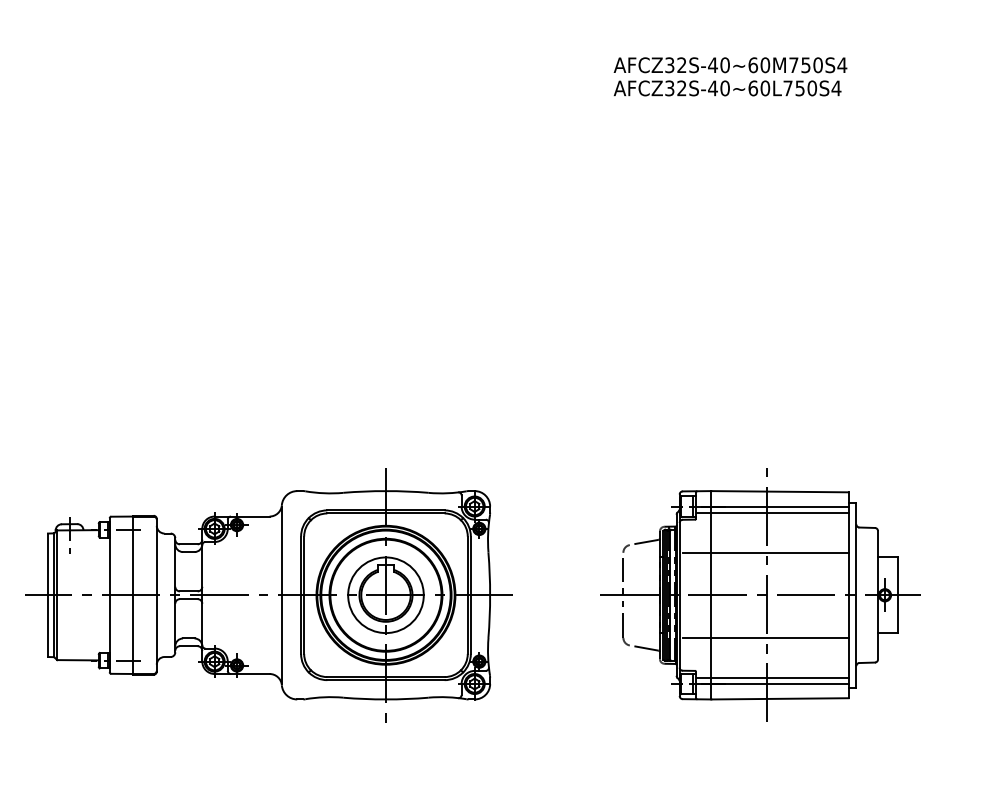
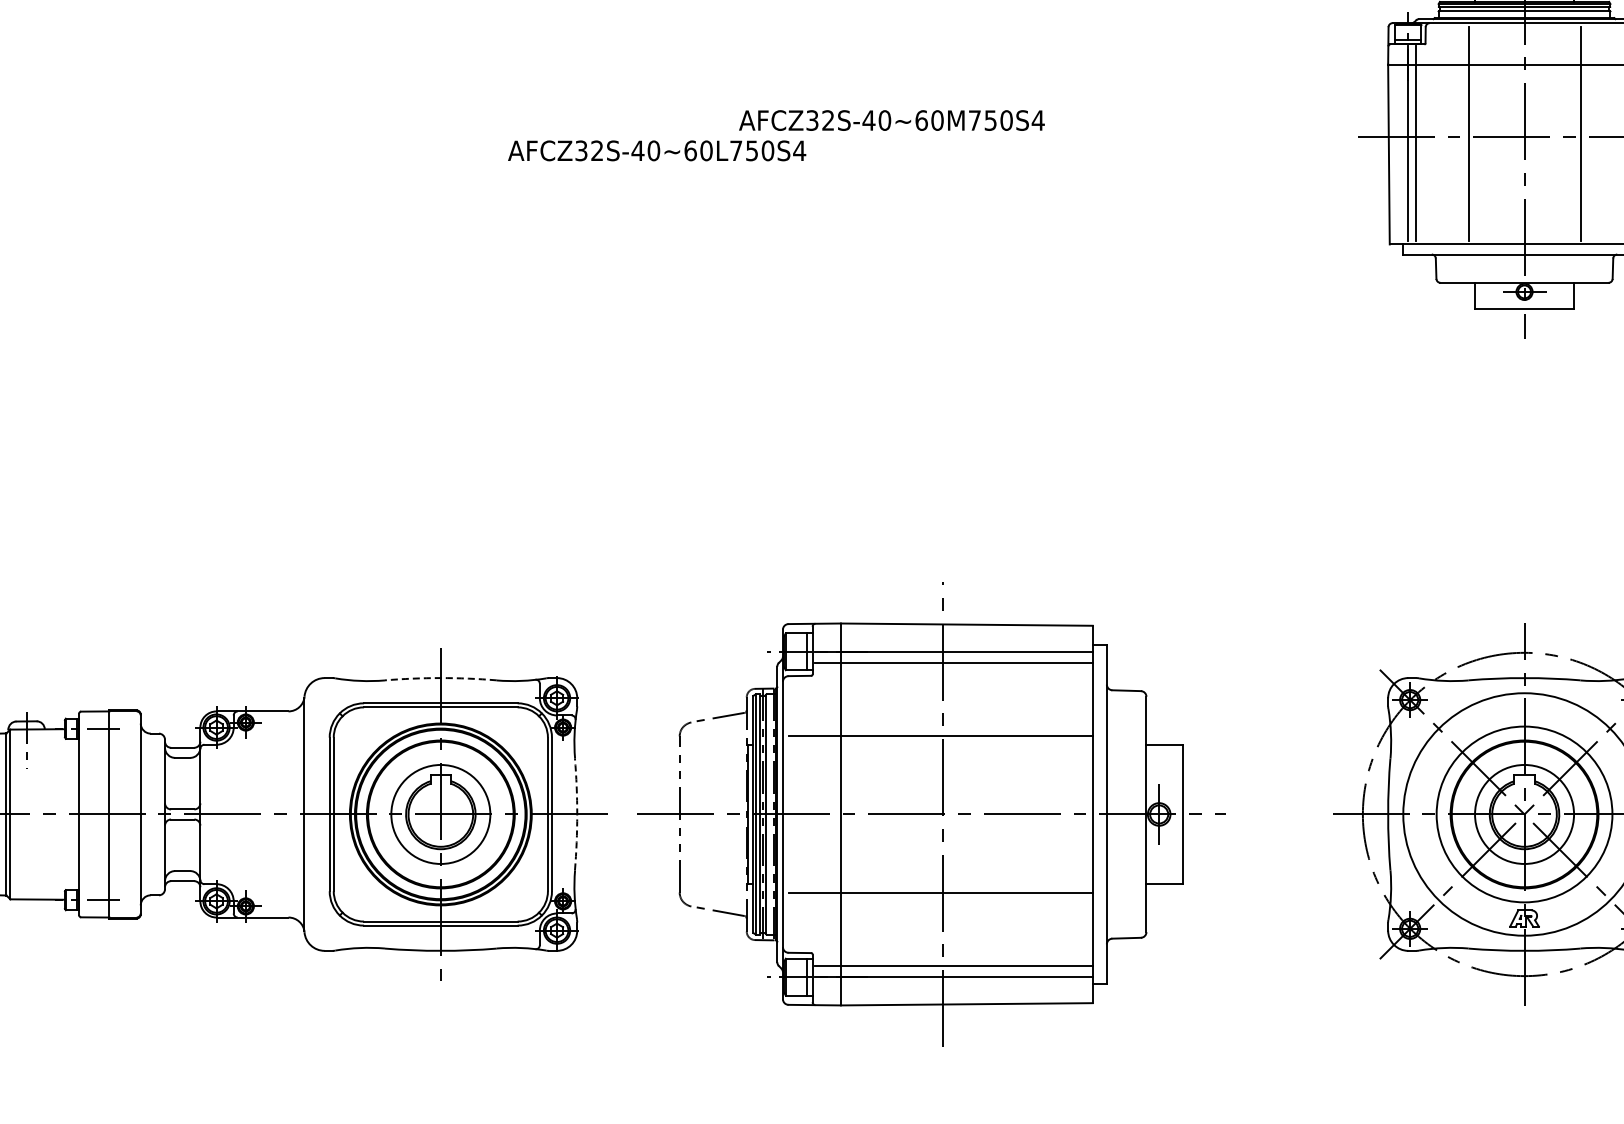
text: (727, 88) -> (657, 150), moved
arc: (385, 491) -> (440, 678), solid -> dashed
arc: (490, 595) -> (577, 814), solid -> dashed
part: (760, 595) -> (931, 814), size x1.4

